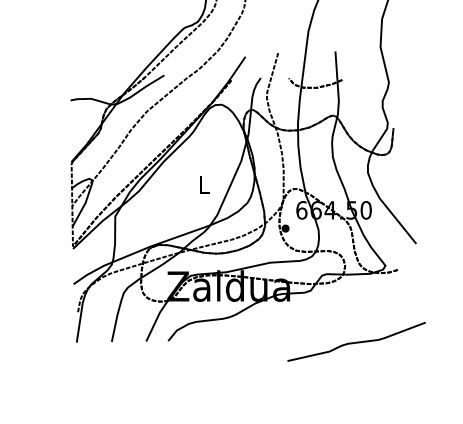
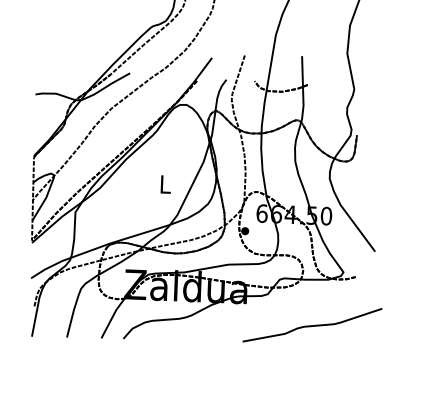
curve: (356, 341) -> (312, 324), moved

